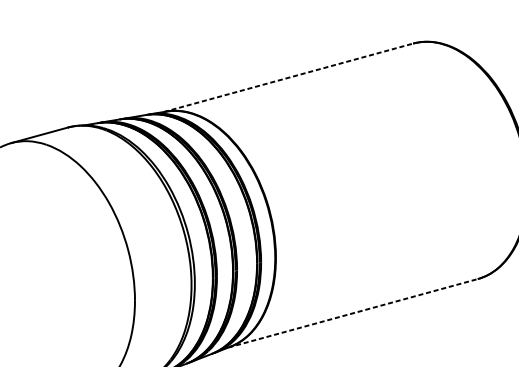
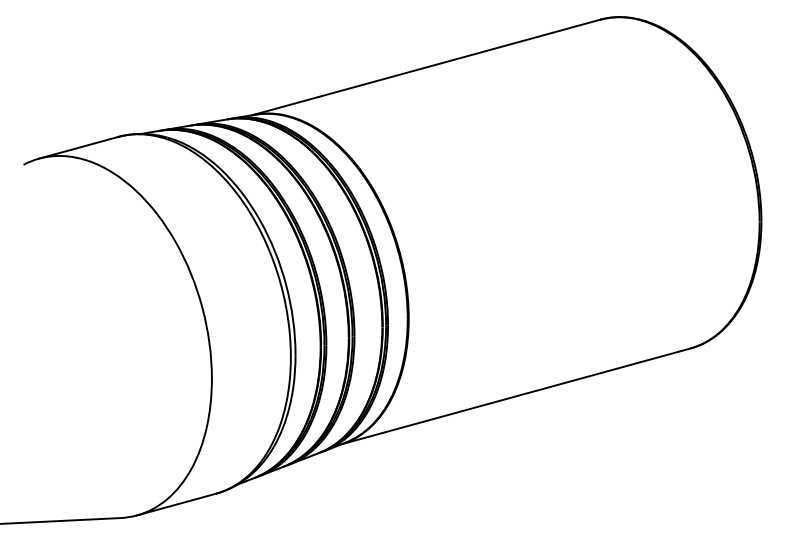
line: (288, 77) -> (426, 67), dashed -> solid
line: (353, 313) -> (517, 396), dashed -> solid

